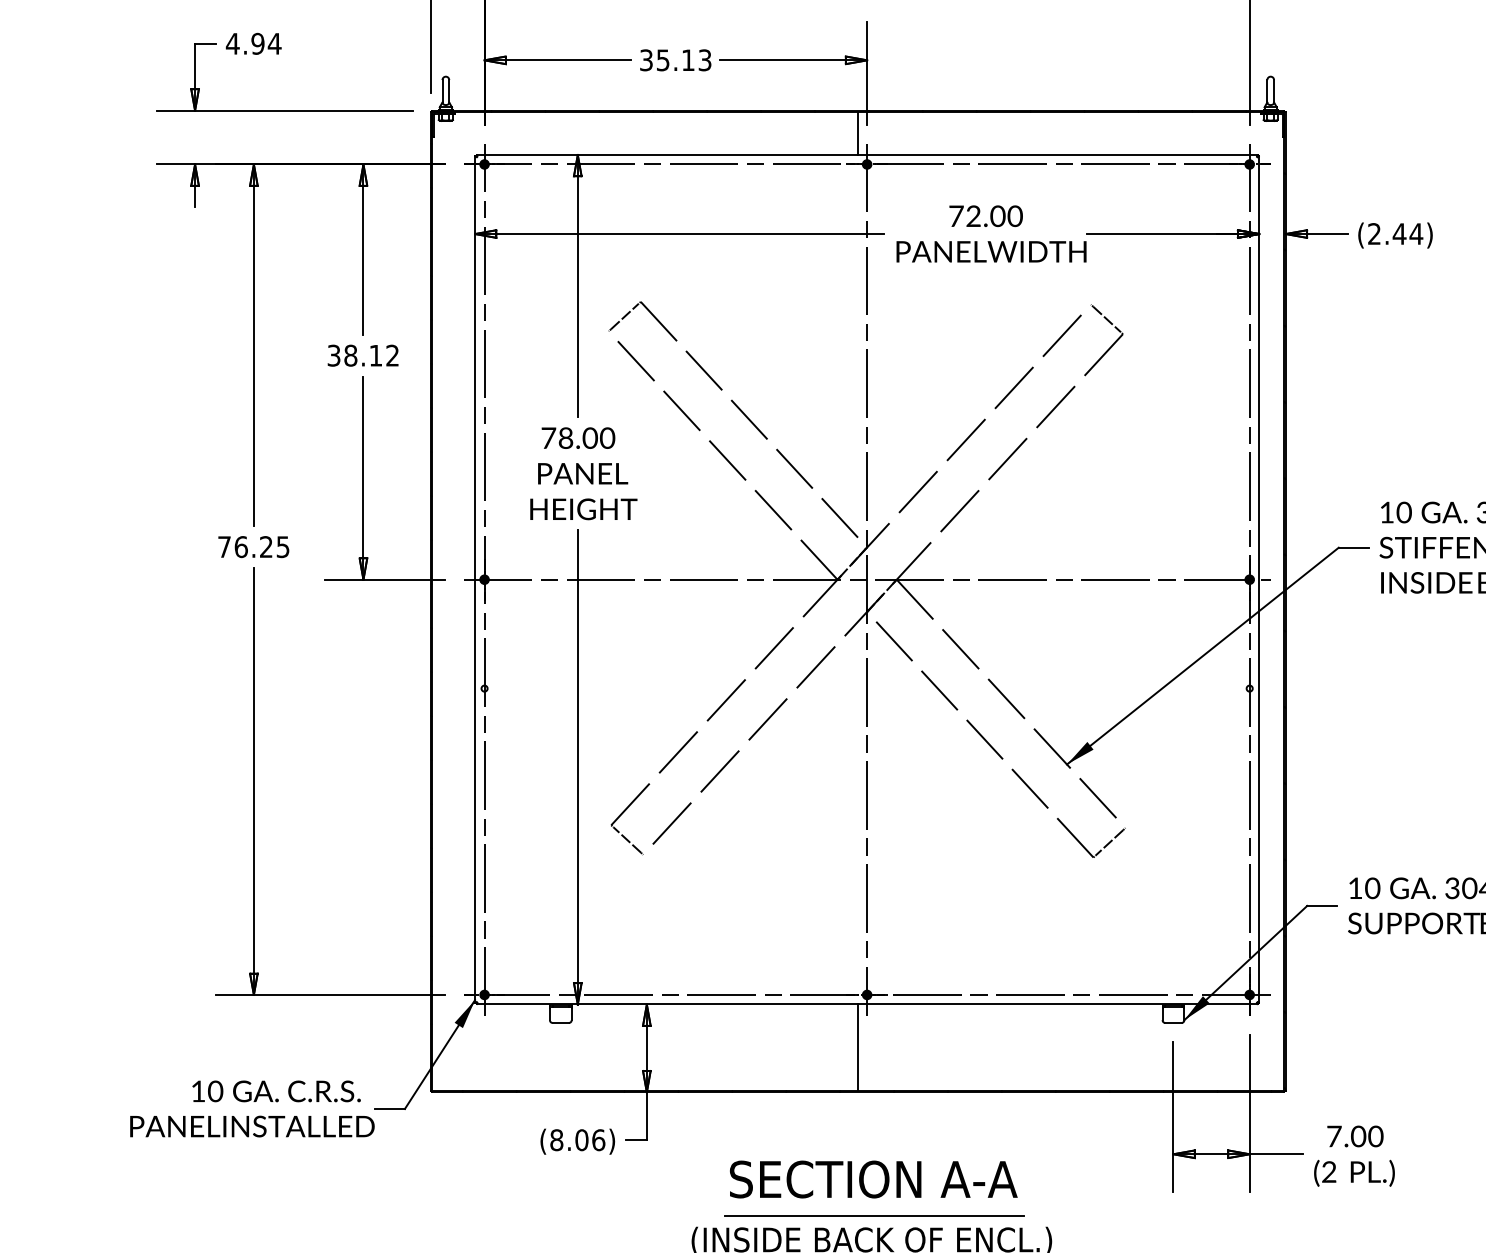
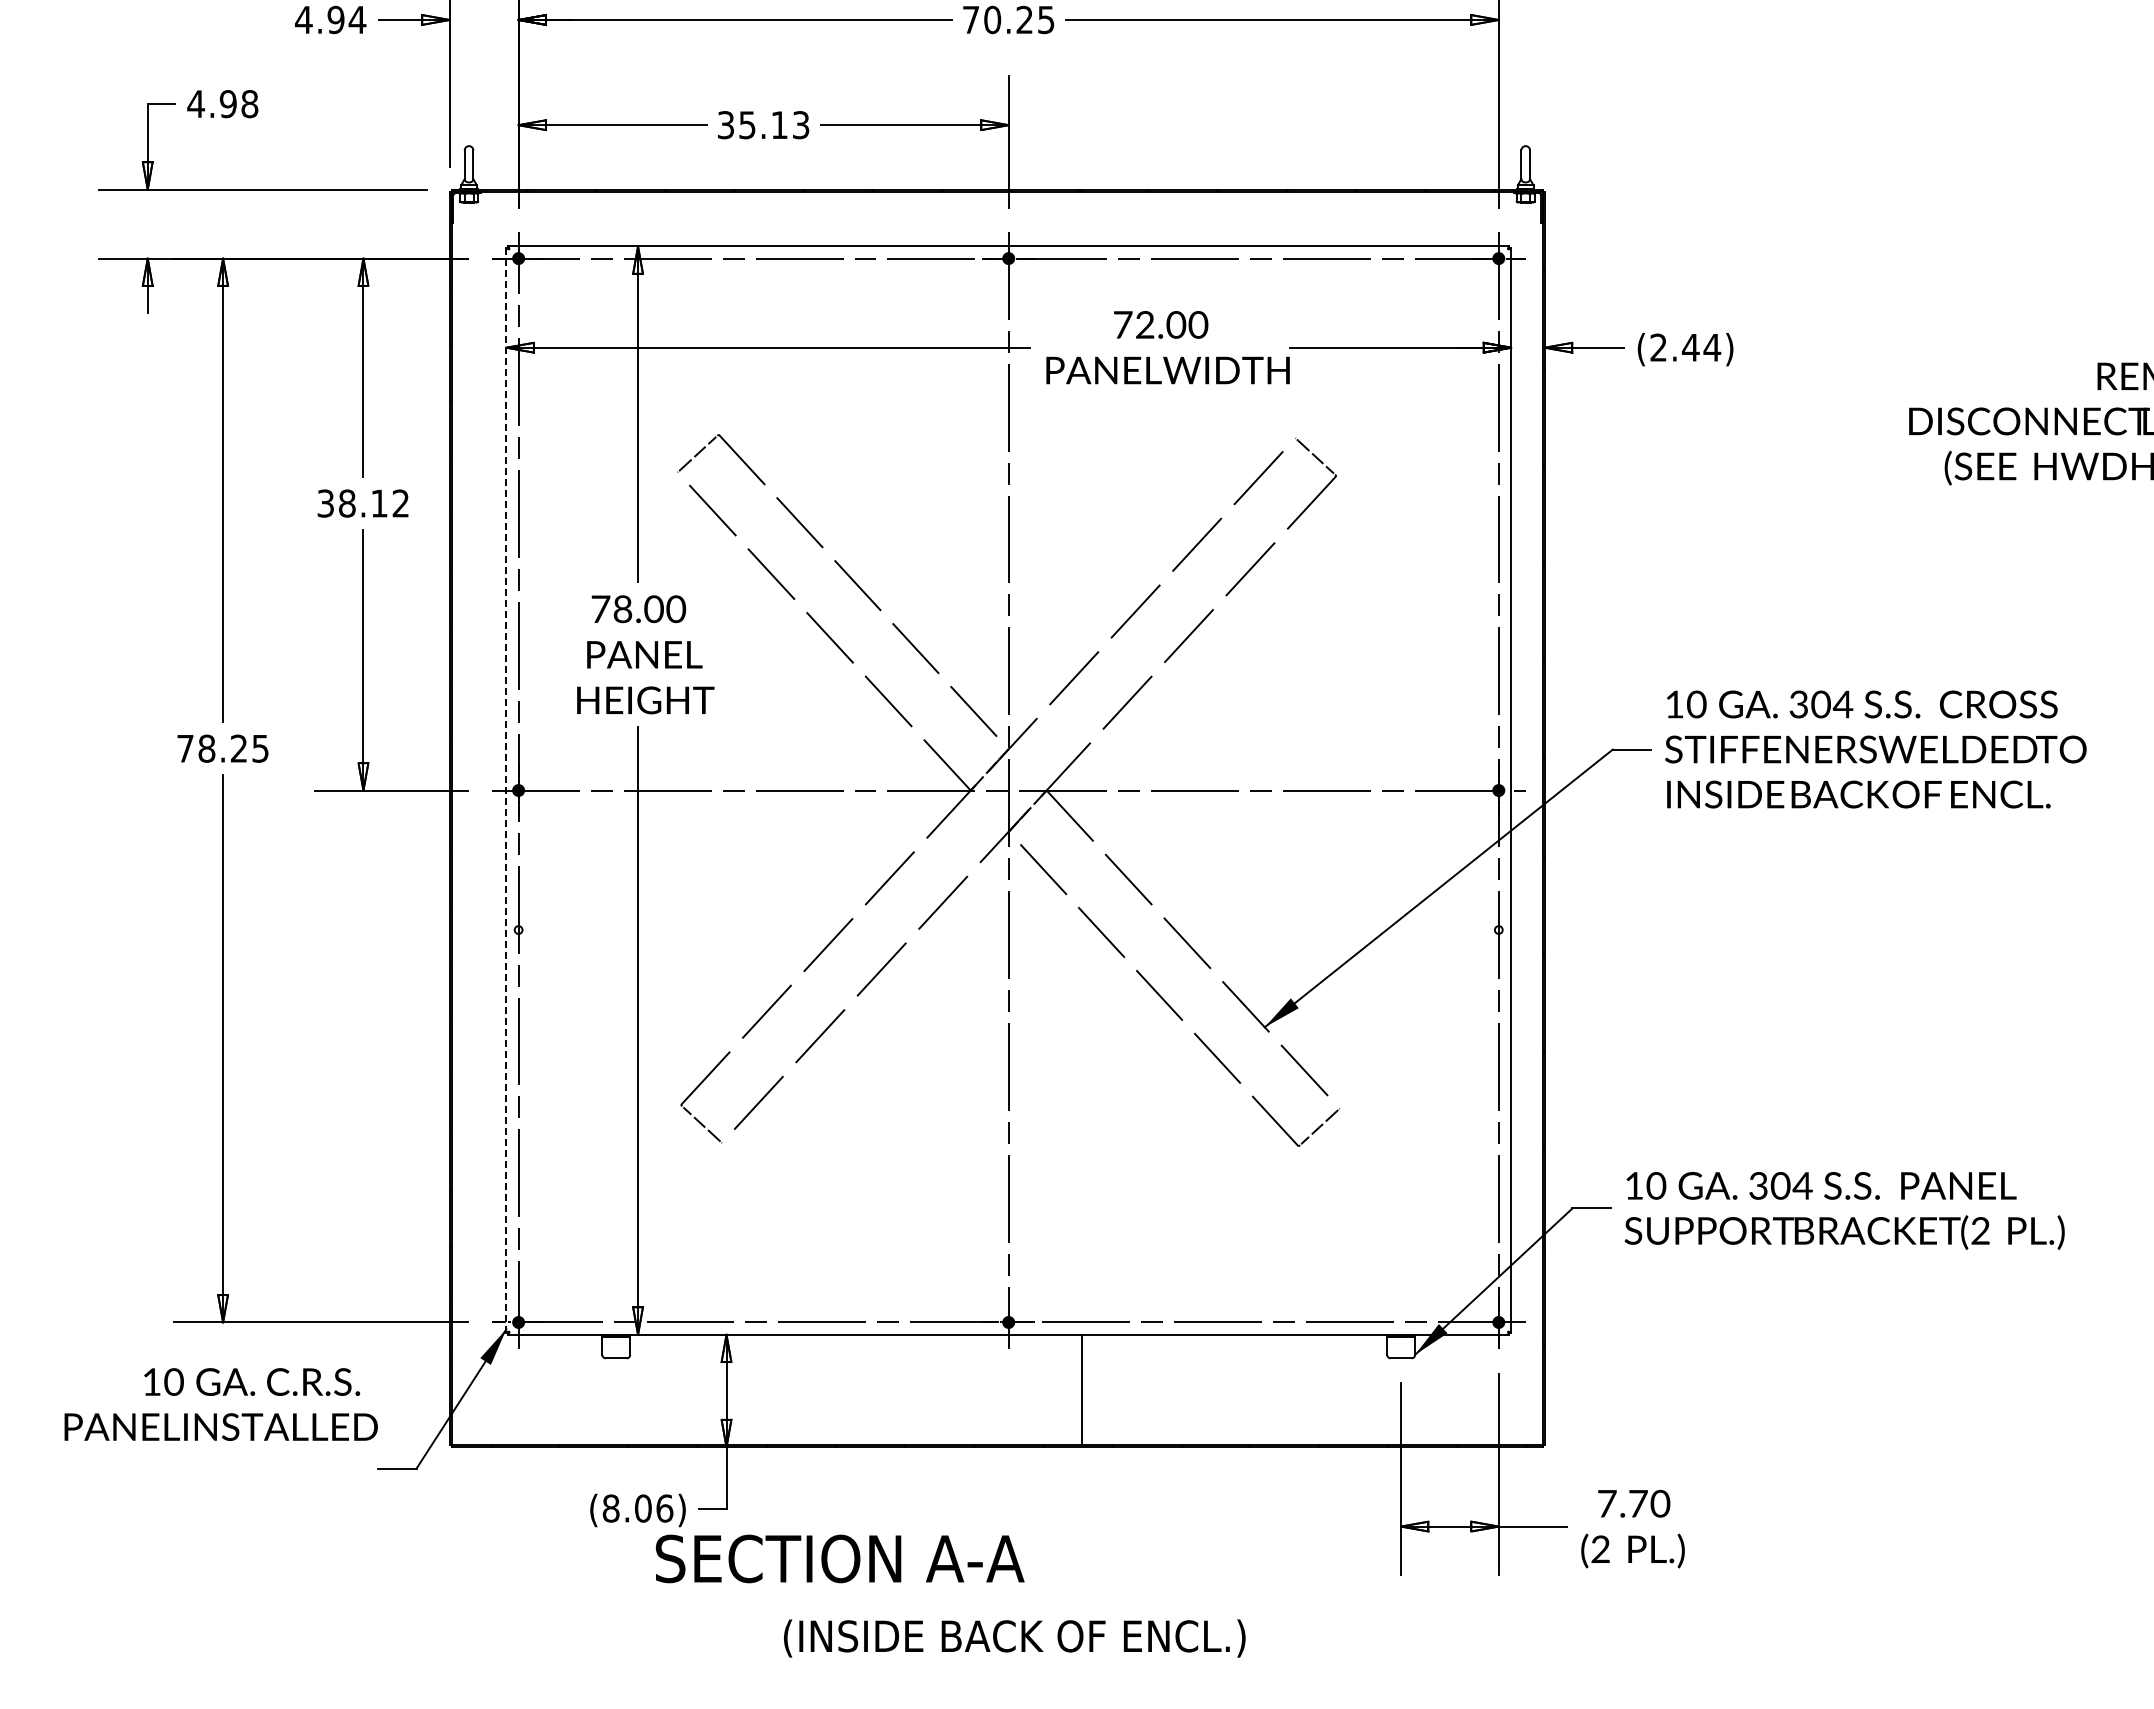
text: (274, 44) -> (249, 104), 4.94 -> 4.98
line: (858, 133) -> (997, 218), removed
text: (240, 546) -> (206, 748), 76.25 -> 78.25
line: (475, 579) -> (506, 790), solid -> dashed
line: (858, 1047) -> (1082, 1389), moved
text: (251, 1108) -> (220, 1404), moved
text: (1358, 1136) -> (1638, 1503), 7.00 -> 7.70
text: (873, 1179) -> (839, 1558), moved
line: (874, 1215) -> (1017, 1605), removed

